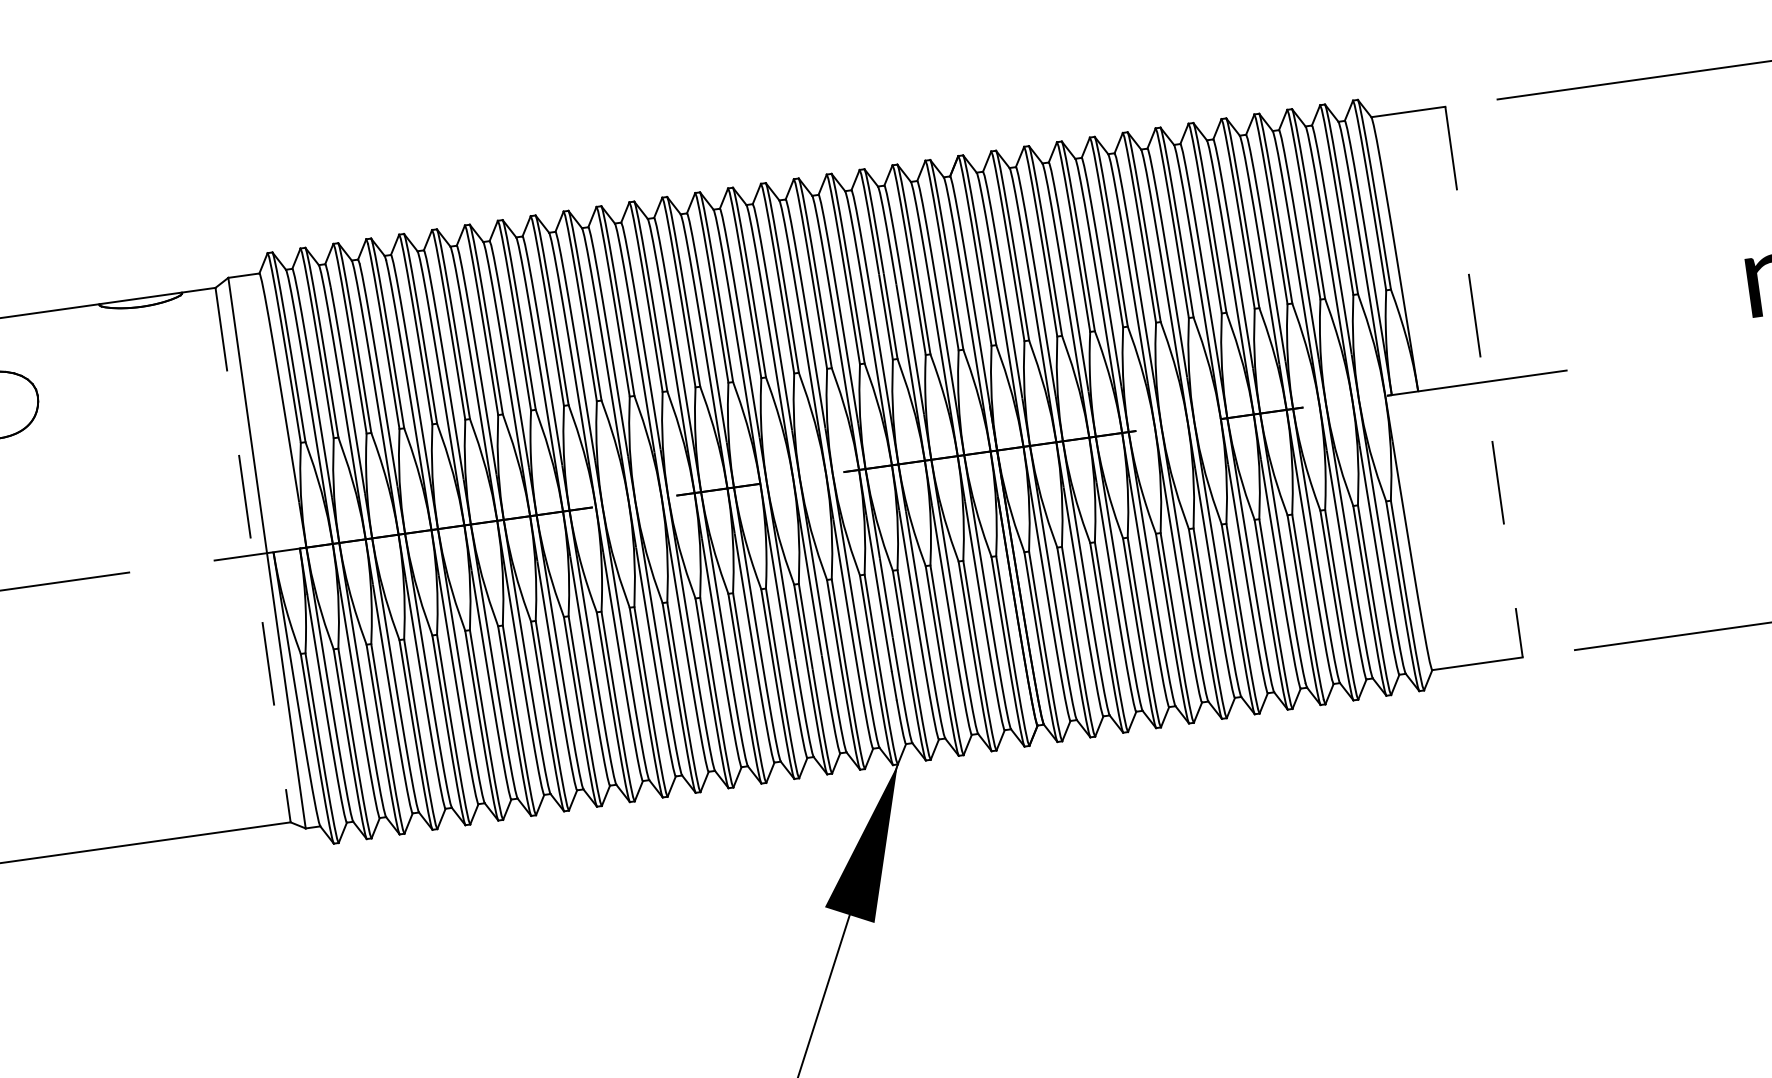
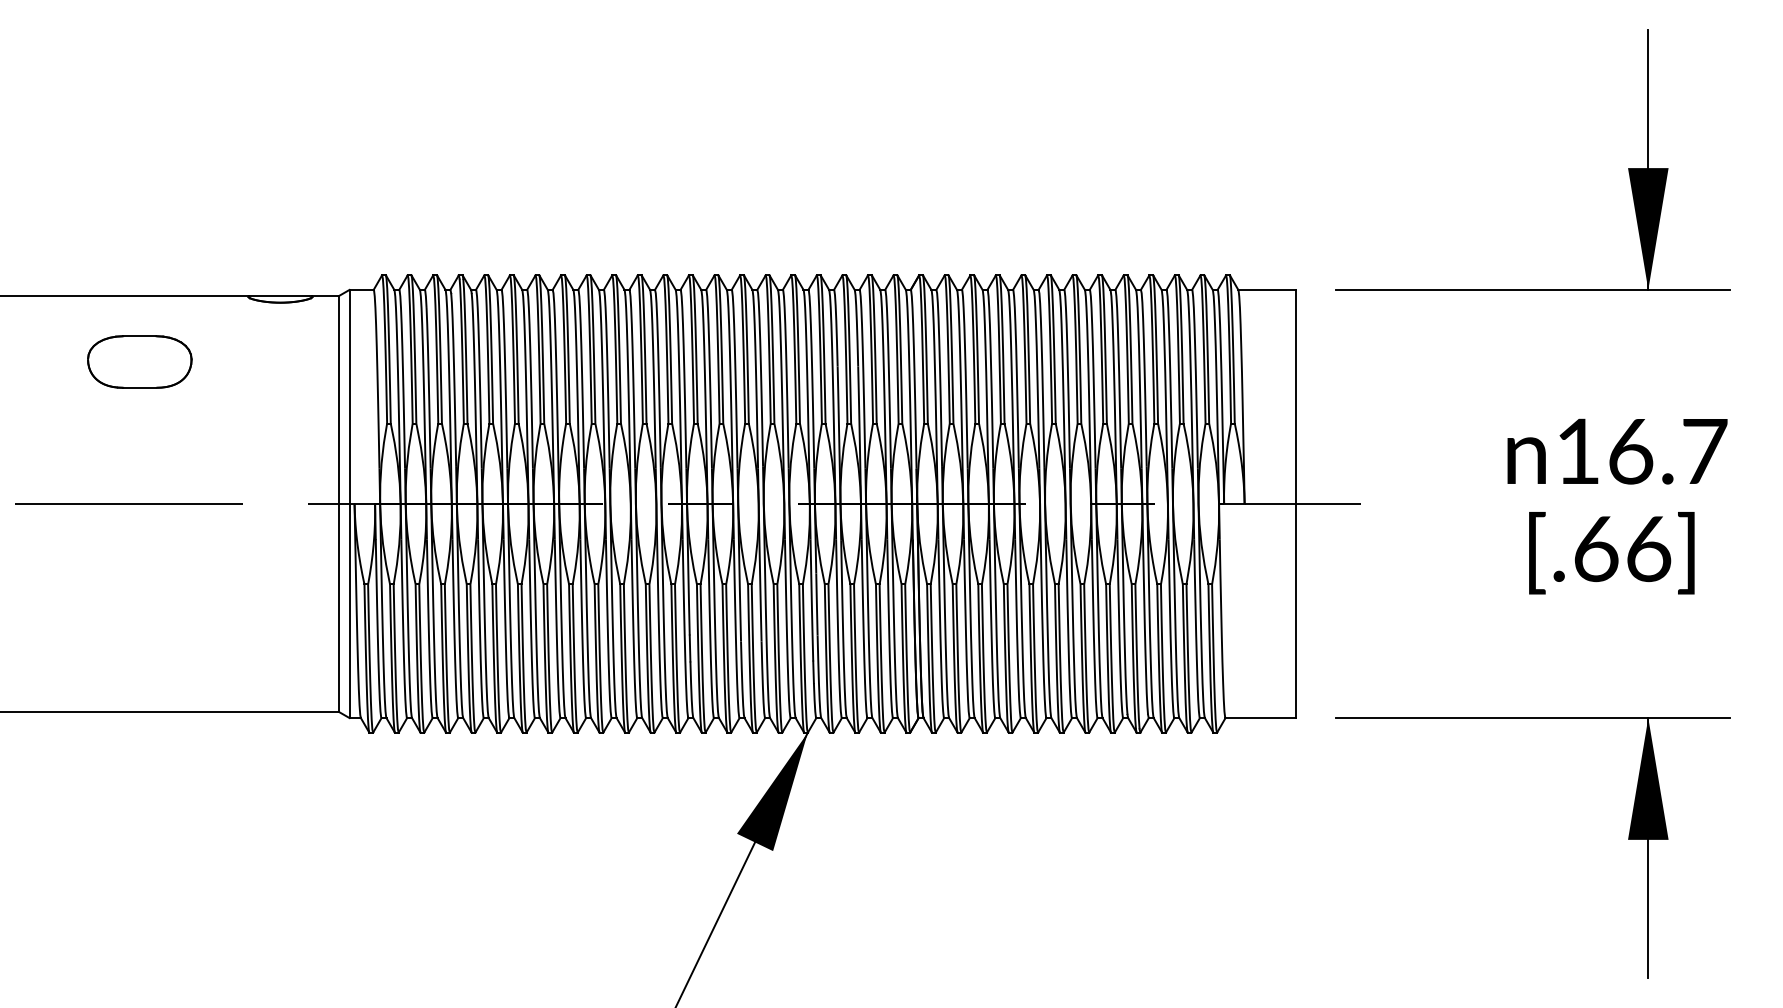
line: (1483, 382) -> (1295, 504), dashed -> solid
line: (252, 555) -> (338, 504), dashed -> solid

